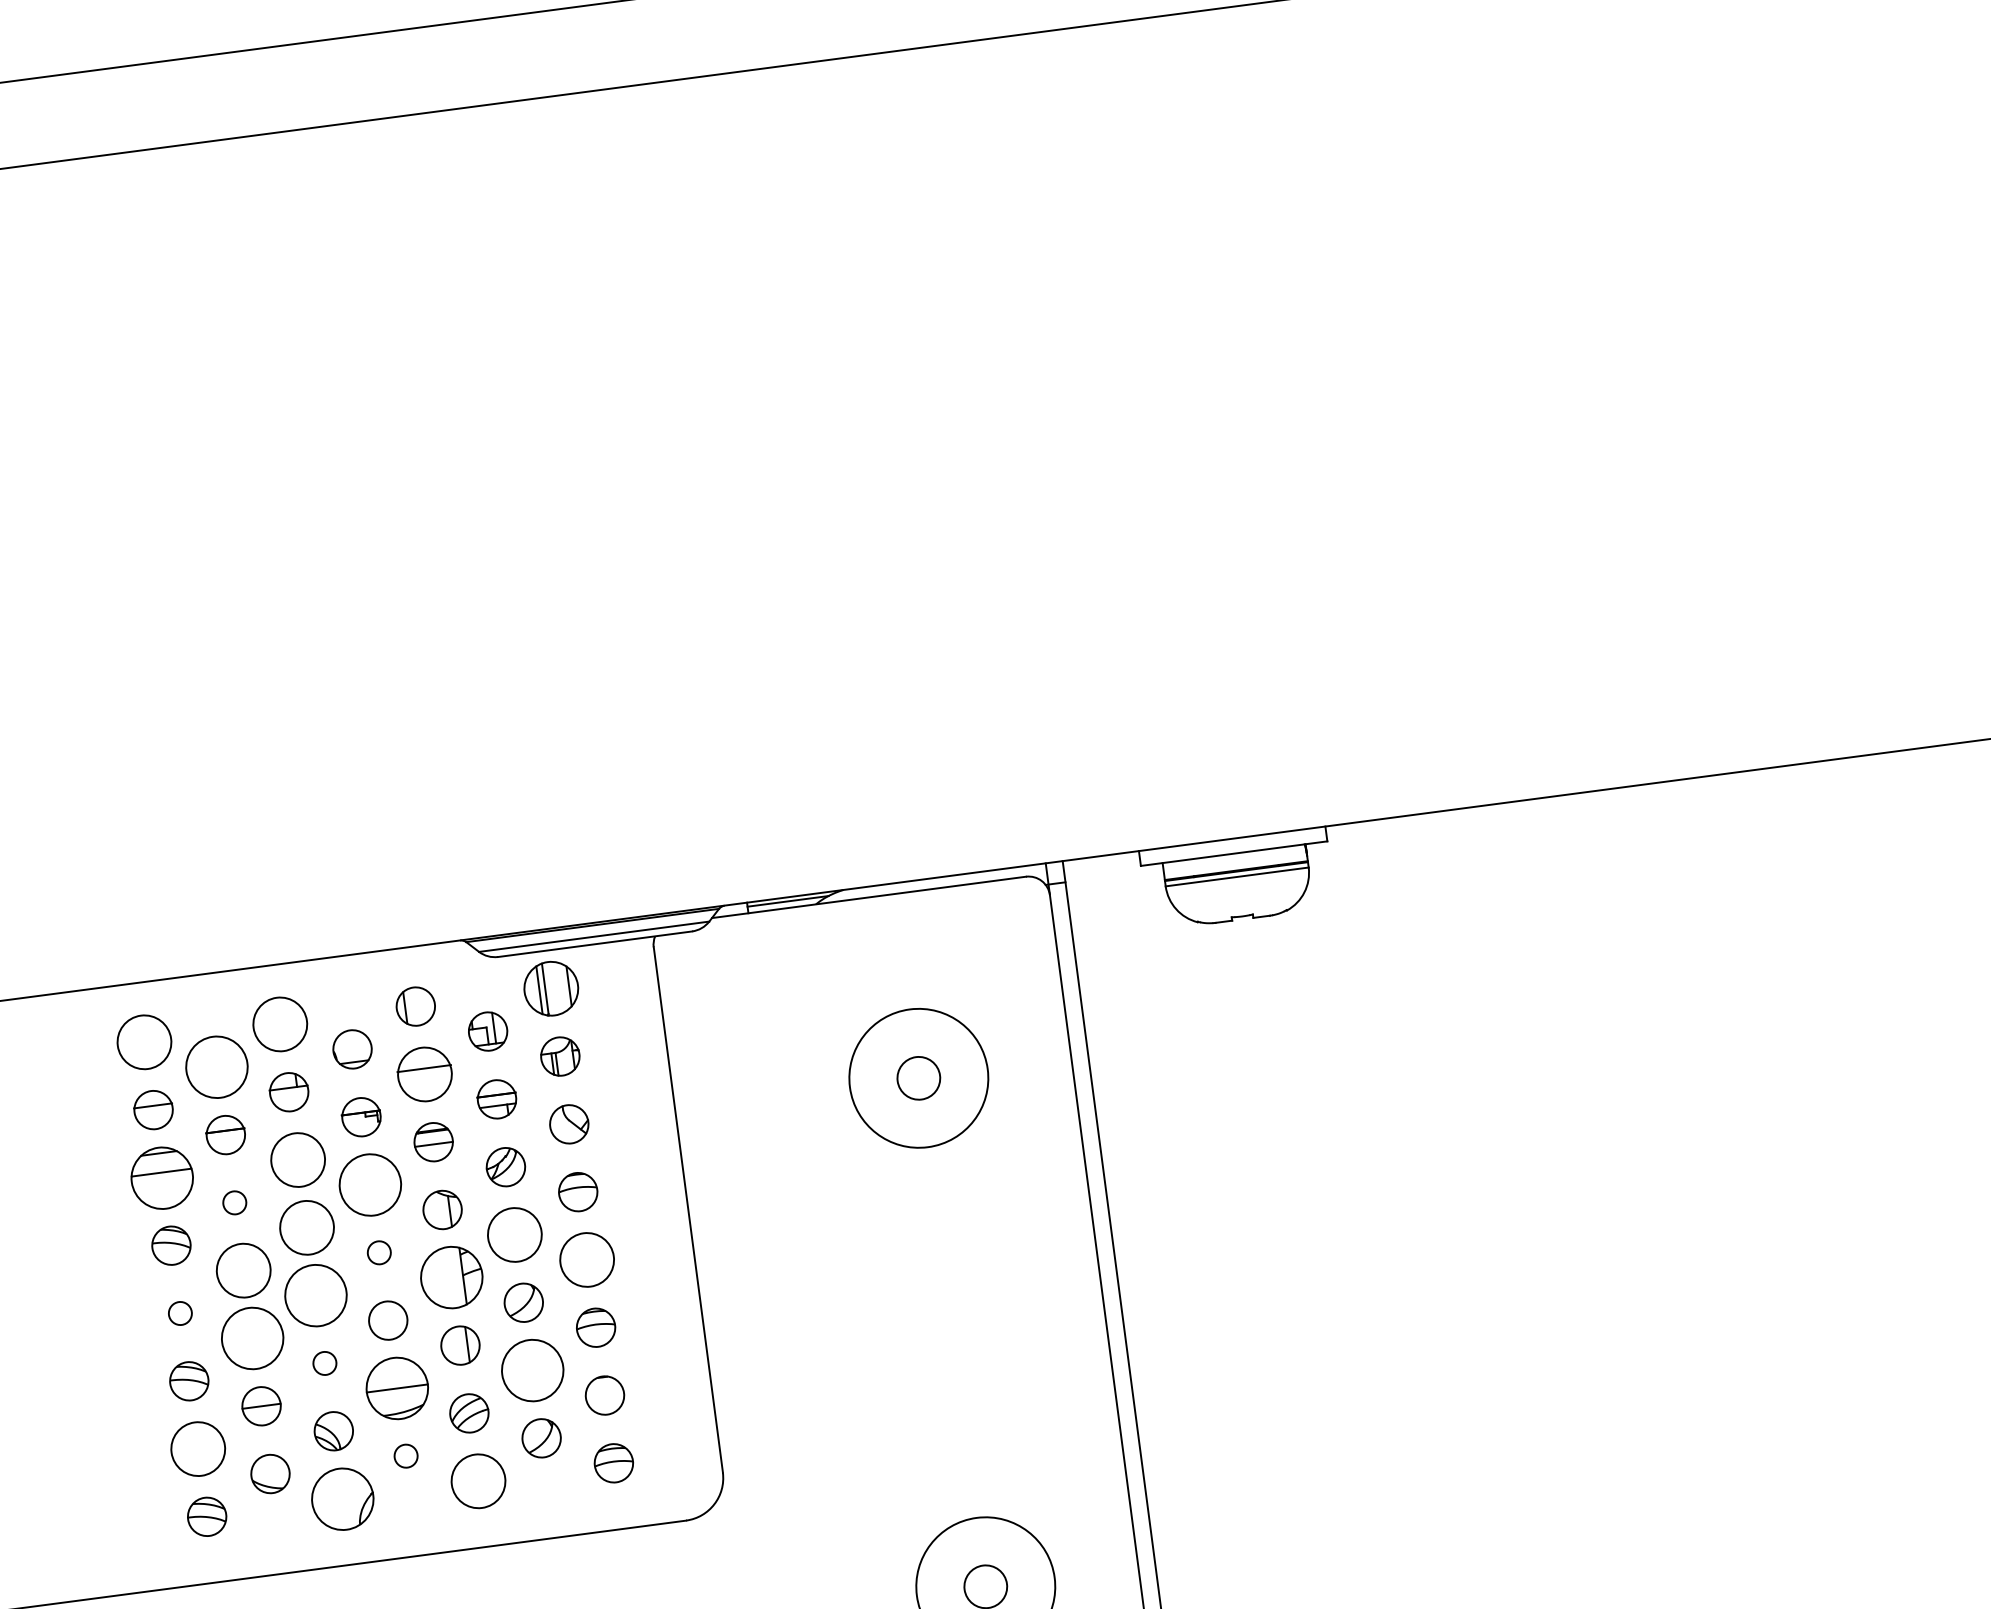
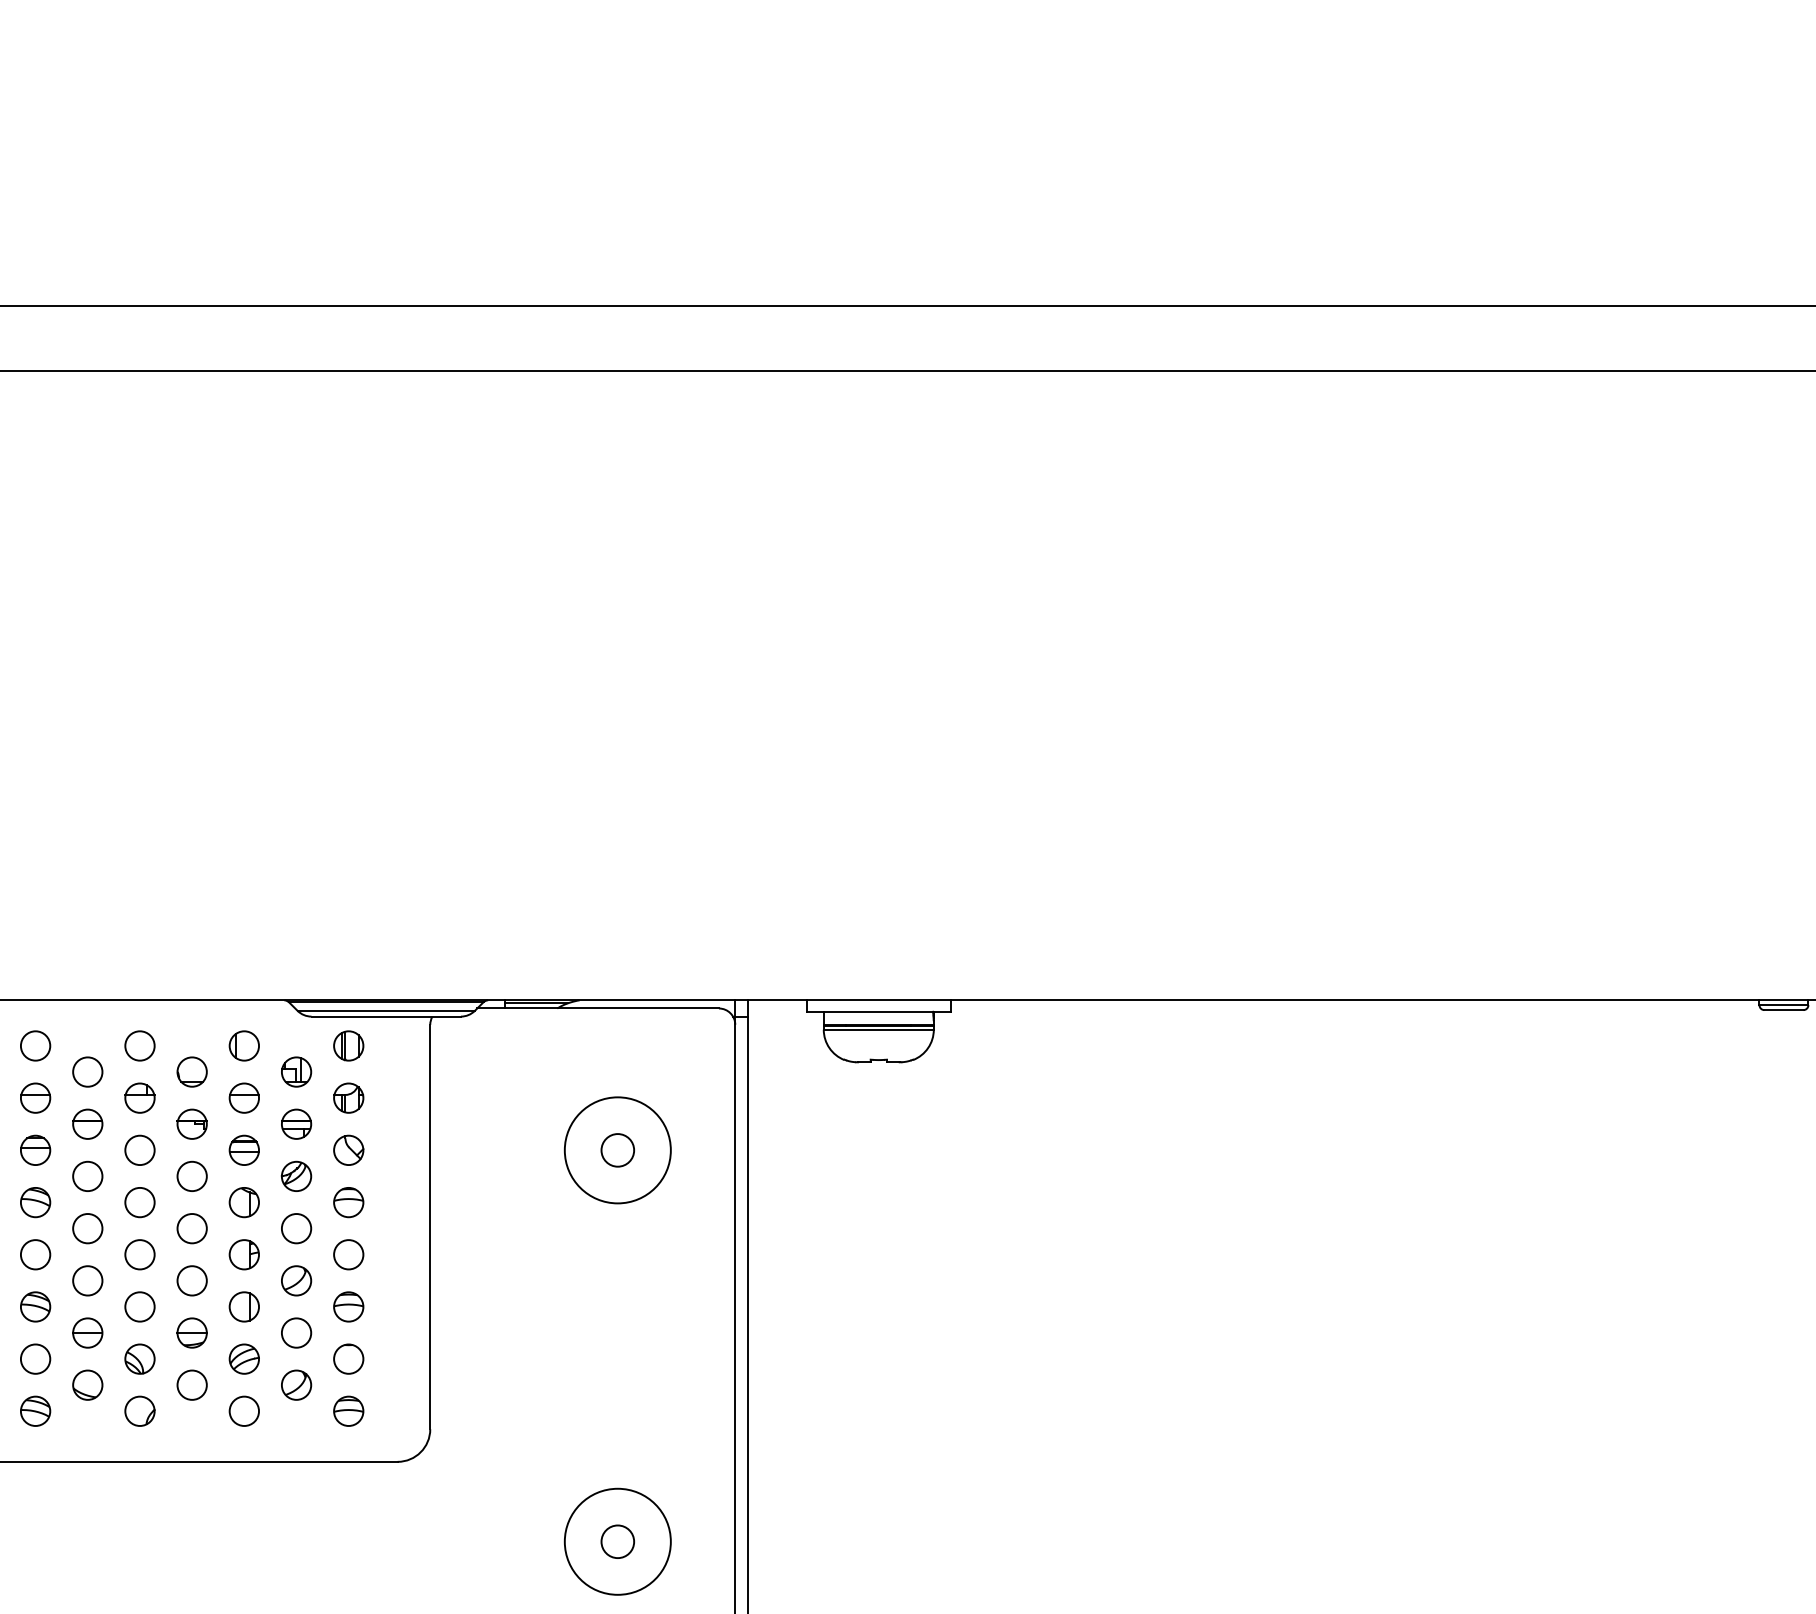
part: (551, 988) -> (348, 1045), size x0.71
circle: (279, 1023) -> (139, 1045), size x0.71
circle: (144, 1041) -> (35, 1045), size x0.71
circle: (216, 1066) -> (87, 1071), size x0.62
part: (423, 1073) -> (243, 1097), size x0.71
circle: (297, 1160) -> (139, 1150), size x0.71
part: (162, 1176) -> (35, 1149), size x0.62
circle: (369, 1185) -> (191, 1176), size x0.62
circle: (234, 1202) -> (87, 1176), size x1.67
circle: (306, 1227) -> (139, 1202), size x0.71
circle: (514, 1234) -> (296, 1228), size x0.71
circle: (378, 1252) -> (191, 1228), size x1.67
circle: (586, 1259) -> (348, 1254), size x0.71
circle: (243, 1270) -> (87, 1228), size x0.71
part: (450, 1277) -> (243, 1254), size x0.62
circle: (315, 1295) -> (139, 1254), size x0.62
circle: (180, 1313) -> (35, 1254), size x1.67
circle: (252, 1338) -> (87, 1280), size x0.62
circle: (324, 1362) -> (139, 1306), size x1.67
circle: (532, 1369) -> (296, 1332), size x0.62
part: (396, 1387) -> (191, 1332), size x0.62
circle: (197, 1448) -> (35, 1358), size x0.71
circle: (405, 1455) -> (191, 1384), size x1.67
circle: (477, 1480) -> (243, 1410), size x0.71
part: (341, 1498) -> (139, 1410), size x0.62

